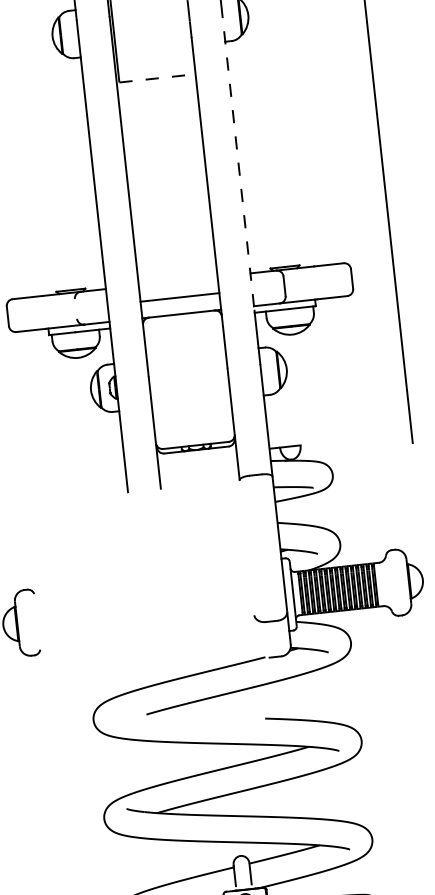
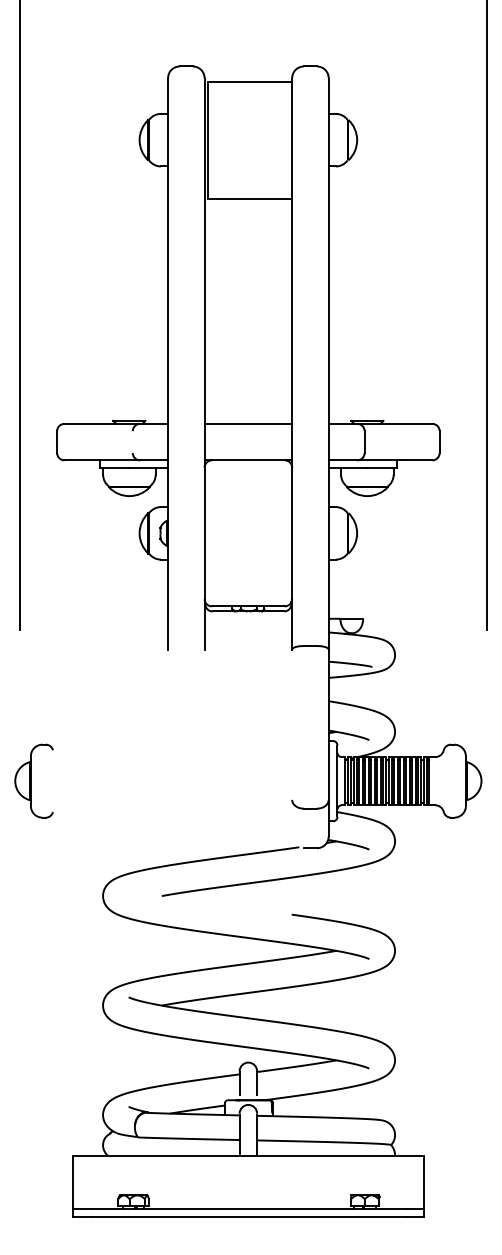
line: (158, 78) -> (250, 198), dashed -> solid
line: (237, 157) -> (328, 295), dashed -> solid
line: (180, 297) -> (248, 423), moved

